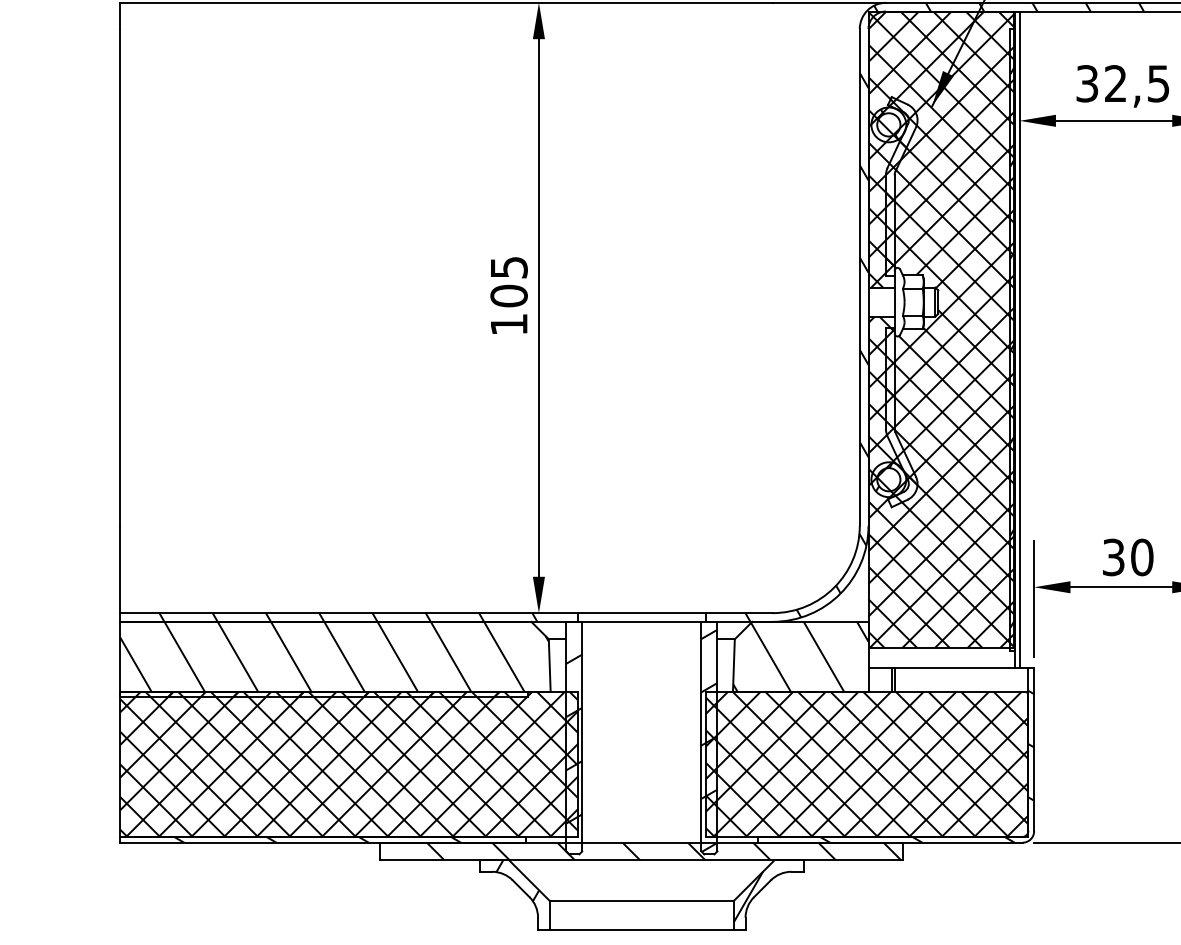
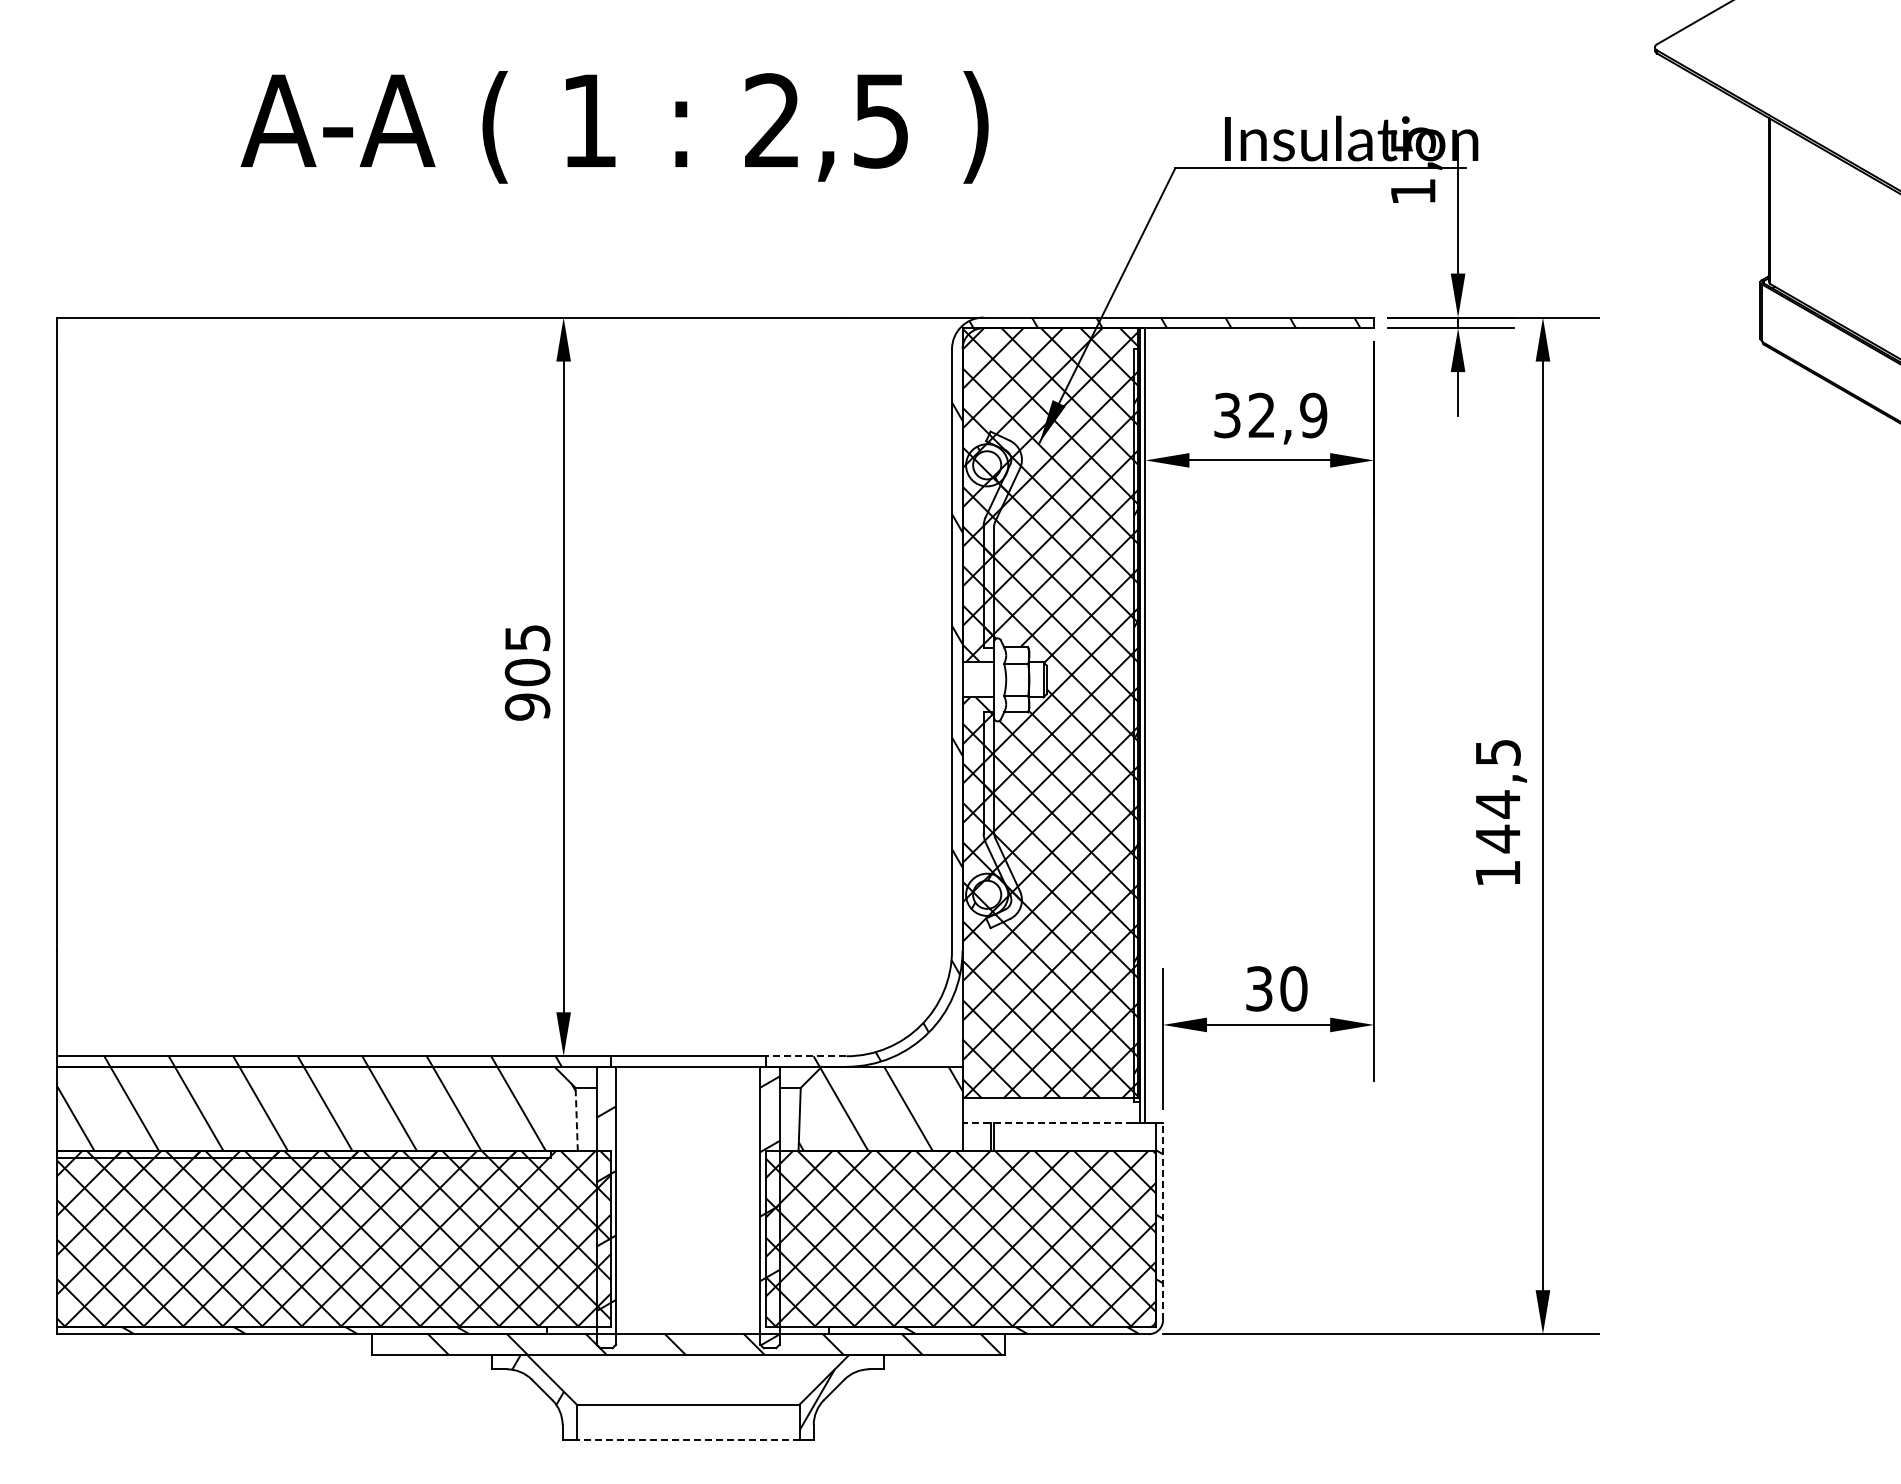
text: (1158, 83) -> (1313, 415), 32,5 -> 32,9
text: (509, 324) -> (527, 706), 105 -> 905
line: (738, 613) -> (805, 1056), solid -> dashed
line: (549, 665) -> (576, 1119), solid -> dashed
line: (938, 668) -> (1047, 1123), solid -> dashed
line: (1034, 749) -> (1163, 1221), solid -> dashed
line: (642, 929) -> (688, 1439), solid -> dashed

